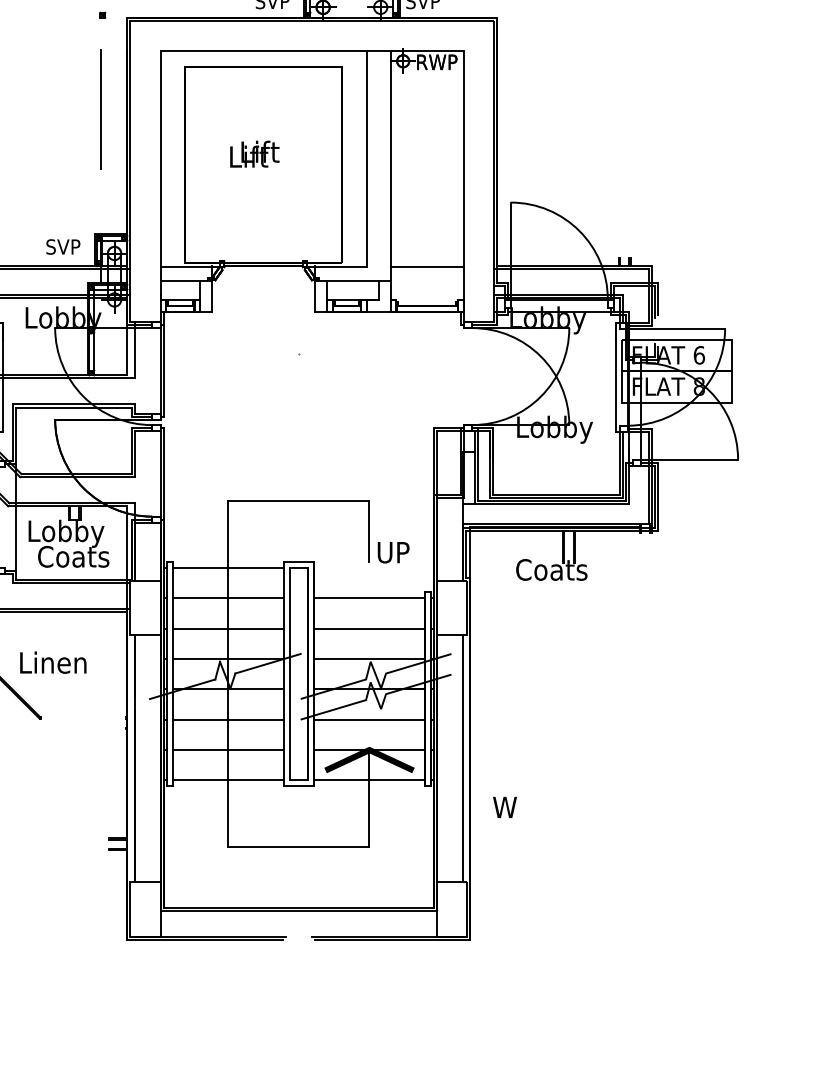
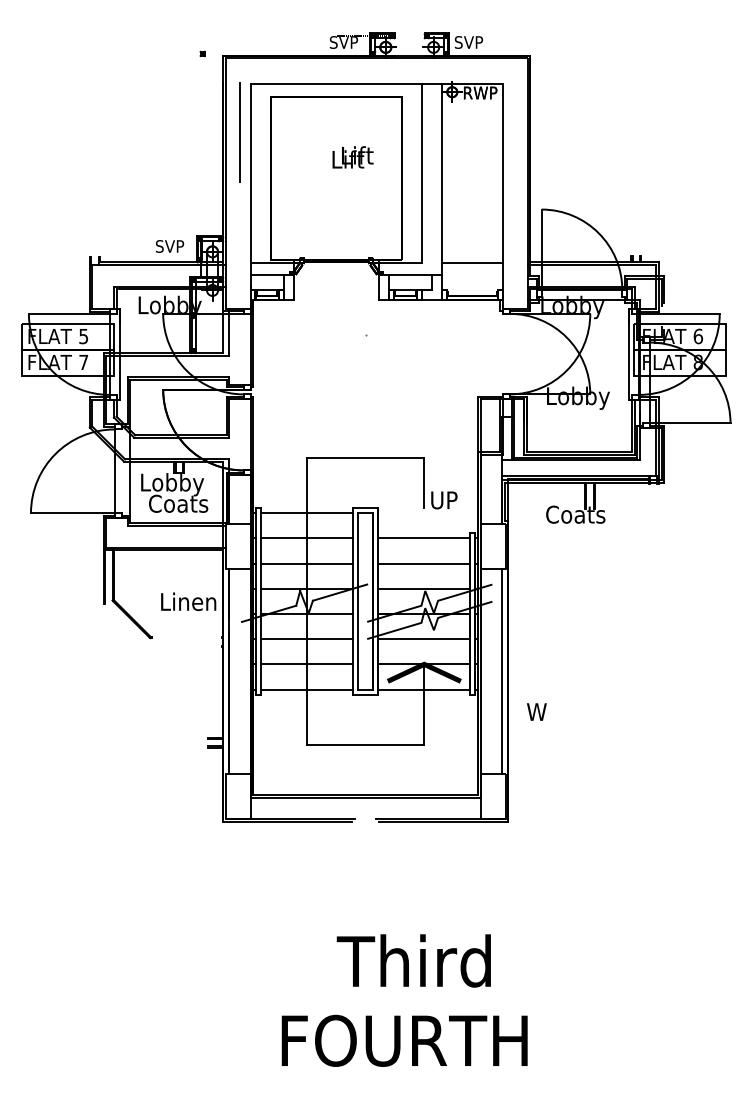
line: (100, 109) -> (239, 132), moved
text: (254, 154) -> (352, 157), moved
text: (53, 662) -> (188, 601), moved

